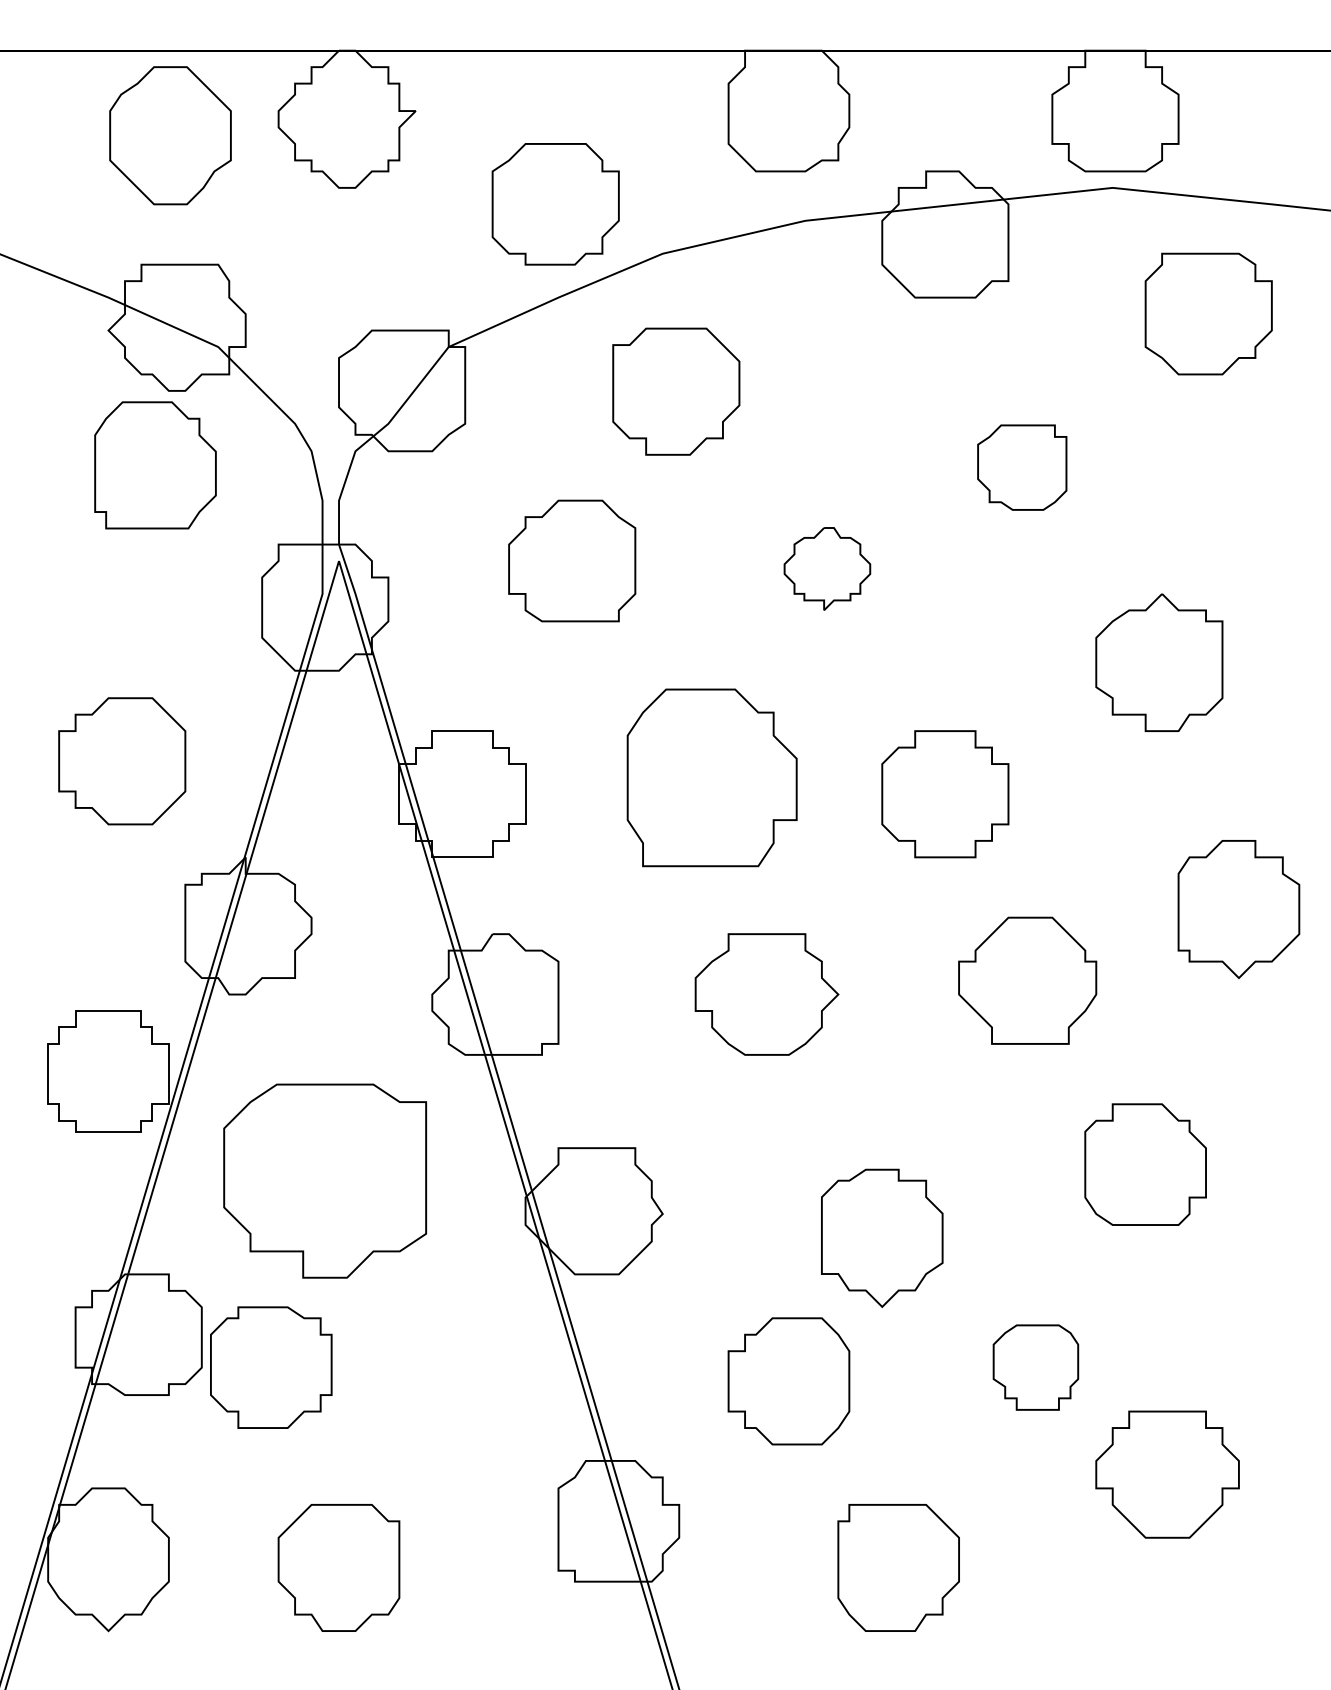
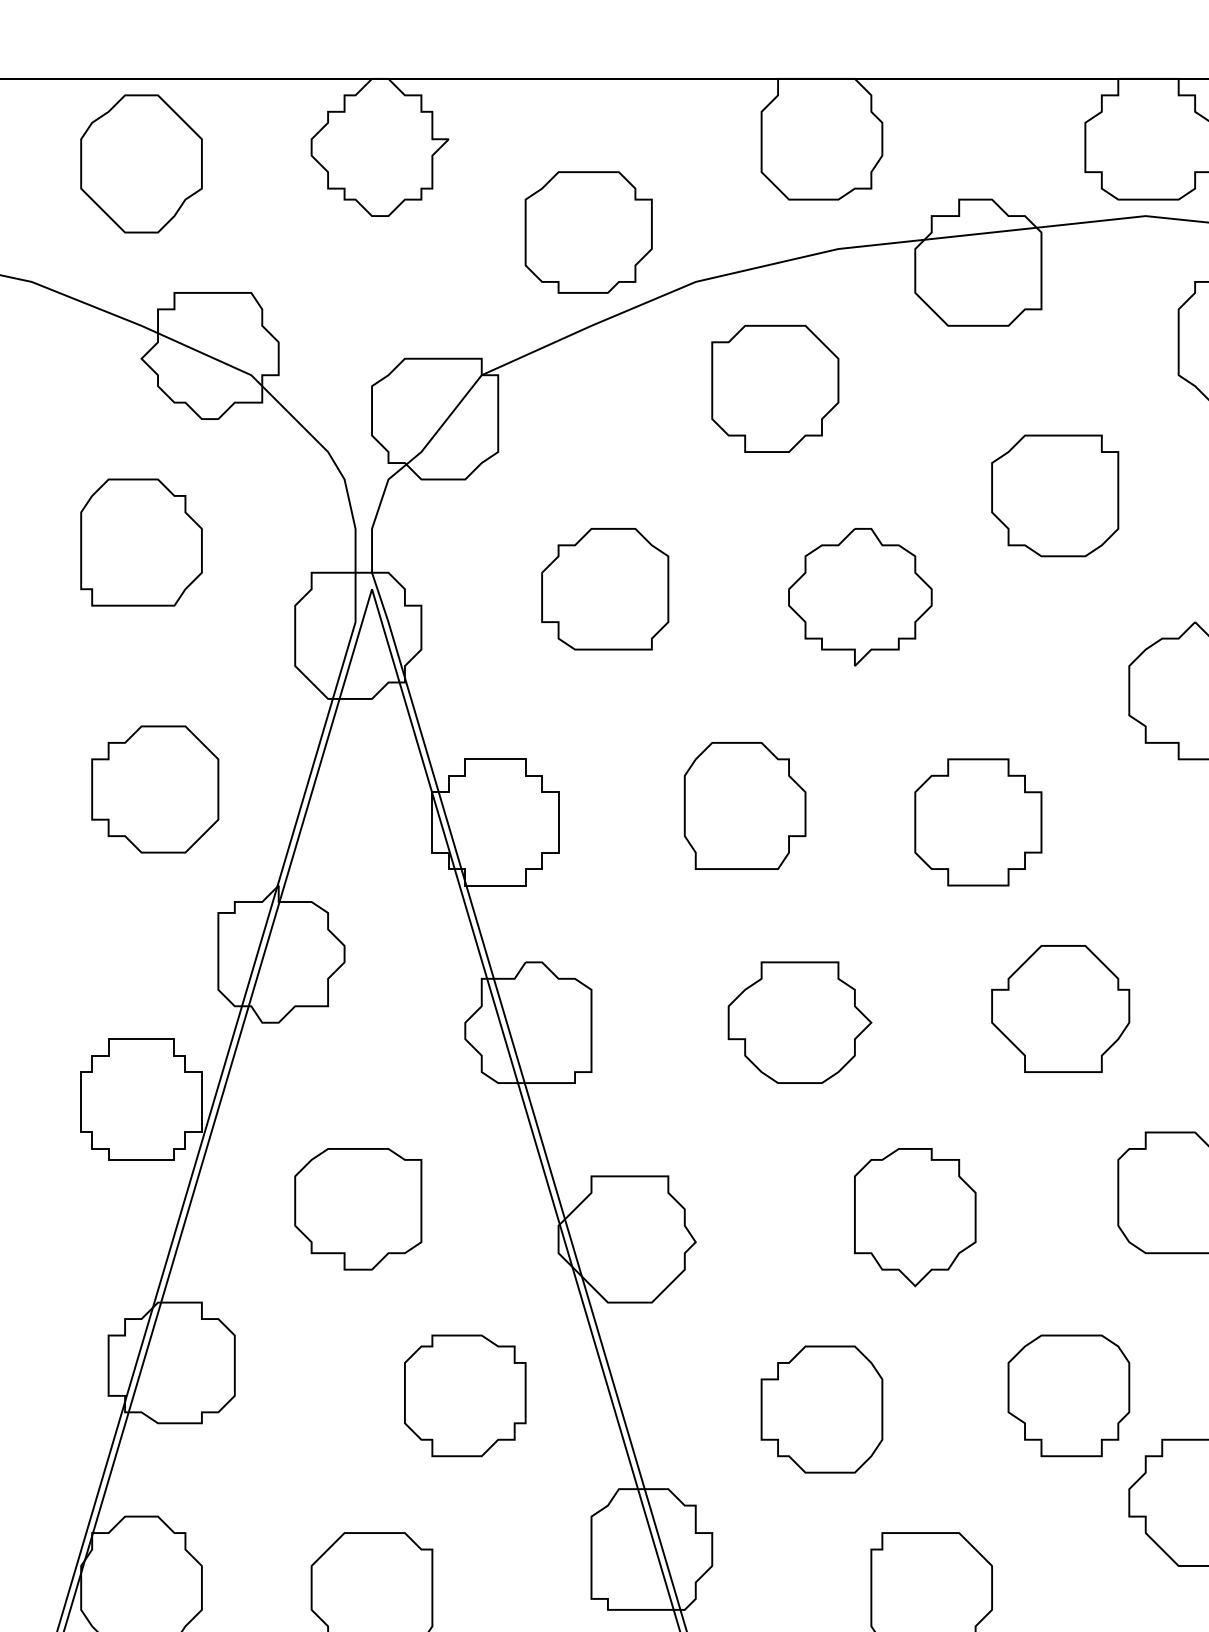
part: (170, 135) -> (141, 163), moved
part: (676, 391) -> (775, 388), moved
part: (155, 465) -> (141, 542), moved
part: (1022, 467) -> (1055, 495), size x1.43
part: (827, 568) -> (860, 596), size x1.67
part: (711, 777) -> (744, 805), size x0.71
part: (325, 1180) -> (358, 1208), size x0.62
part: (882, 1237) -> (915, 1216), moved
part: (271, 1367) -> (465, 1395), moved
part: (1035, 1367) -> (1068, 1395), size x1.43

